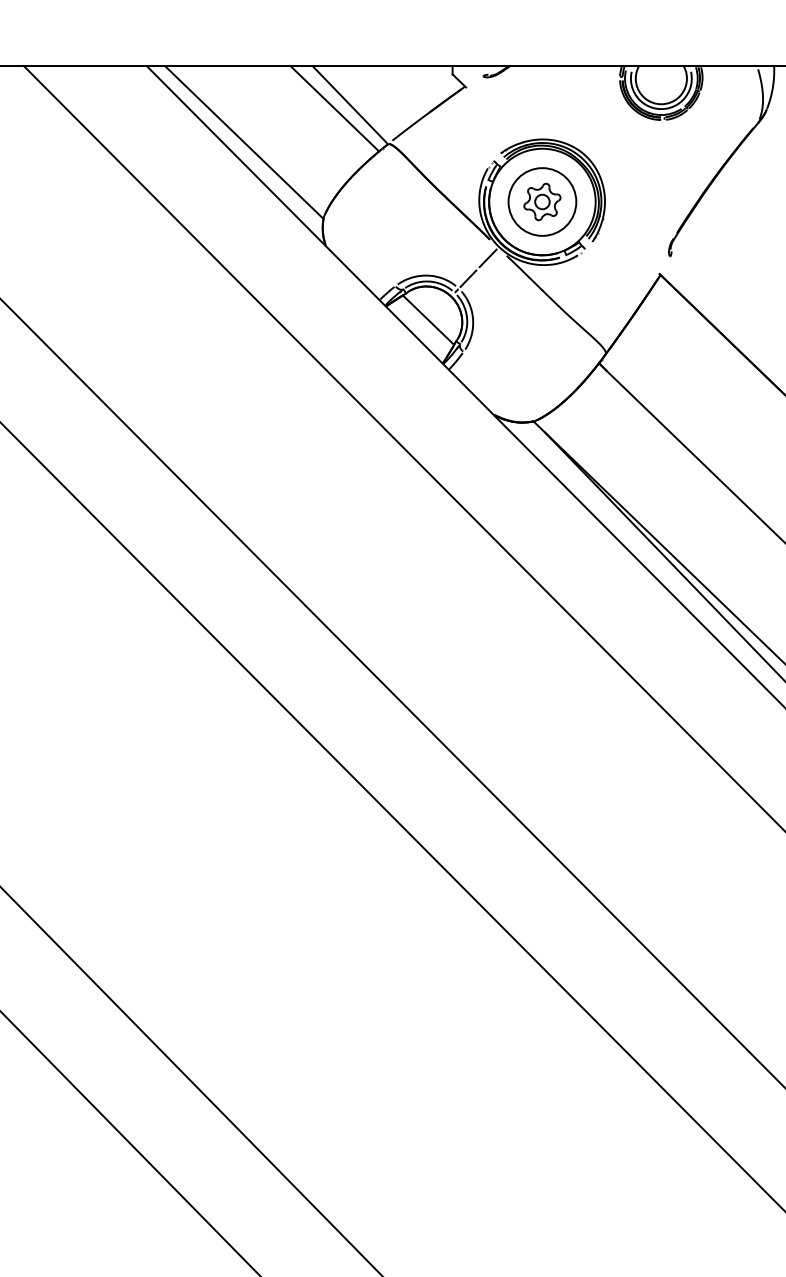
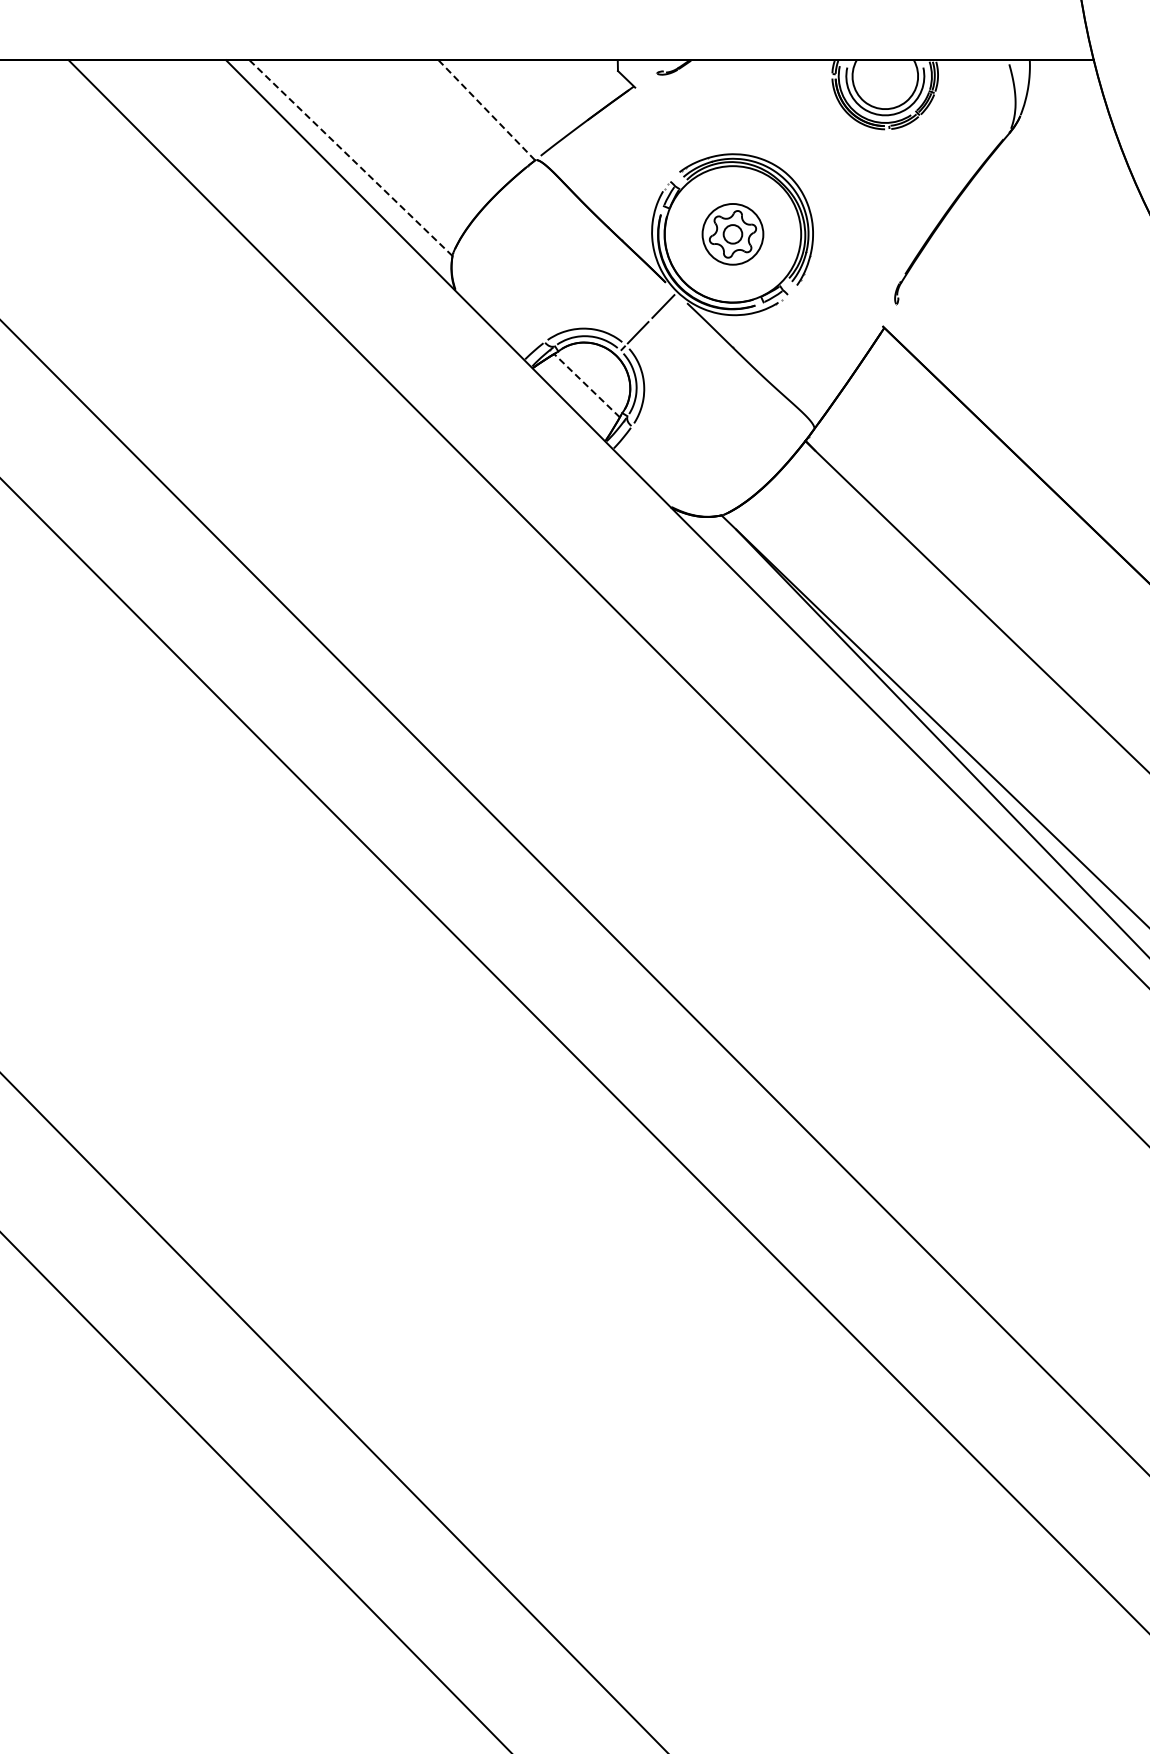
line: (350, 105) -> (486, 110), solid -> dashed
line: (334, 108) -> (466, 114), removed
line: (243, 142) -> (350, 157), solid -> dashed
circle: (542, 201) -> (732, 233), size x0.7
line: (428, 319) -> (587, 385), solid -> dashed

